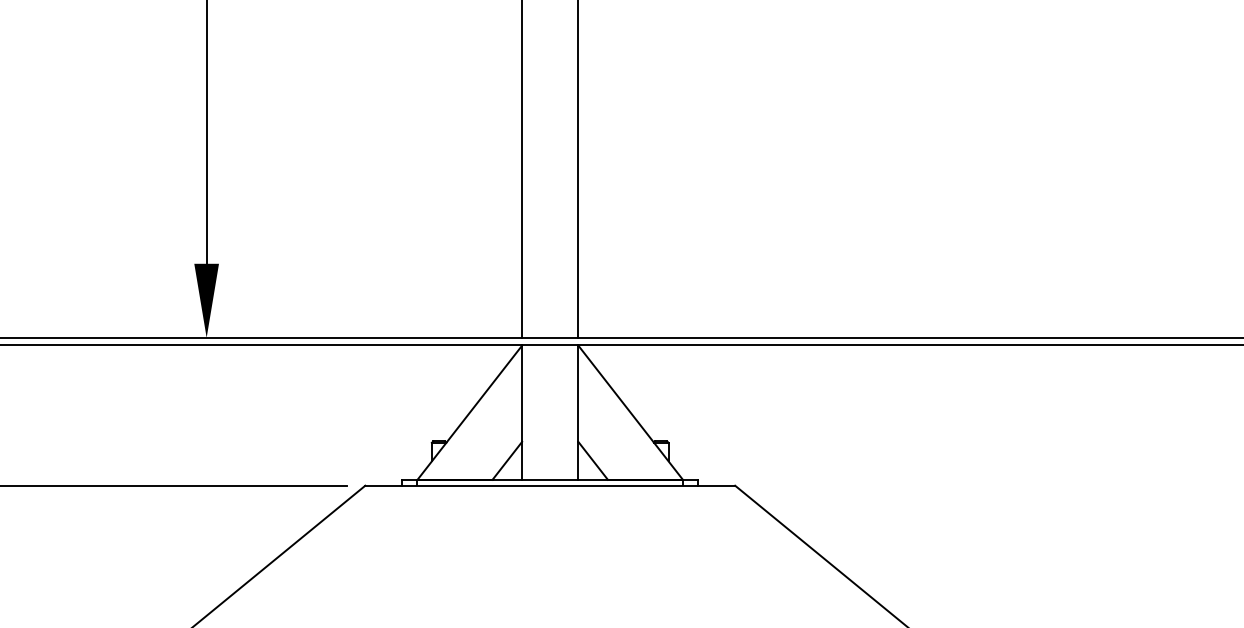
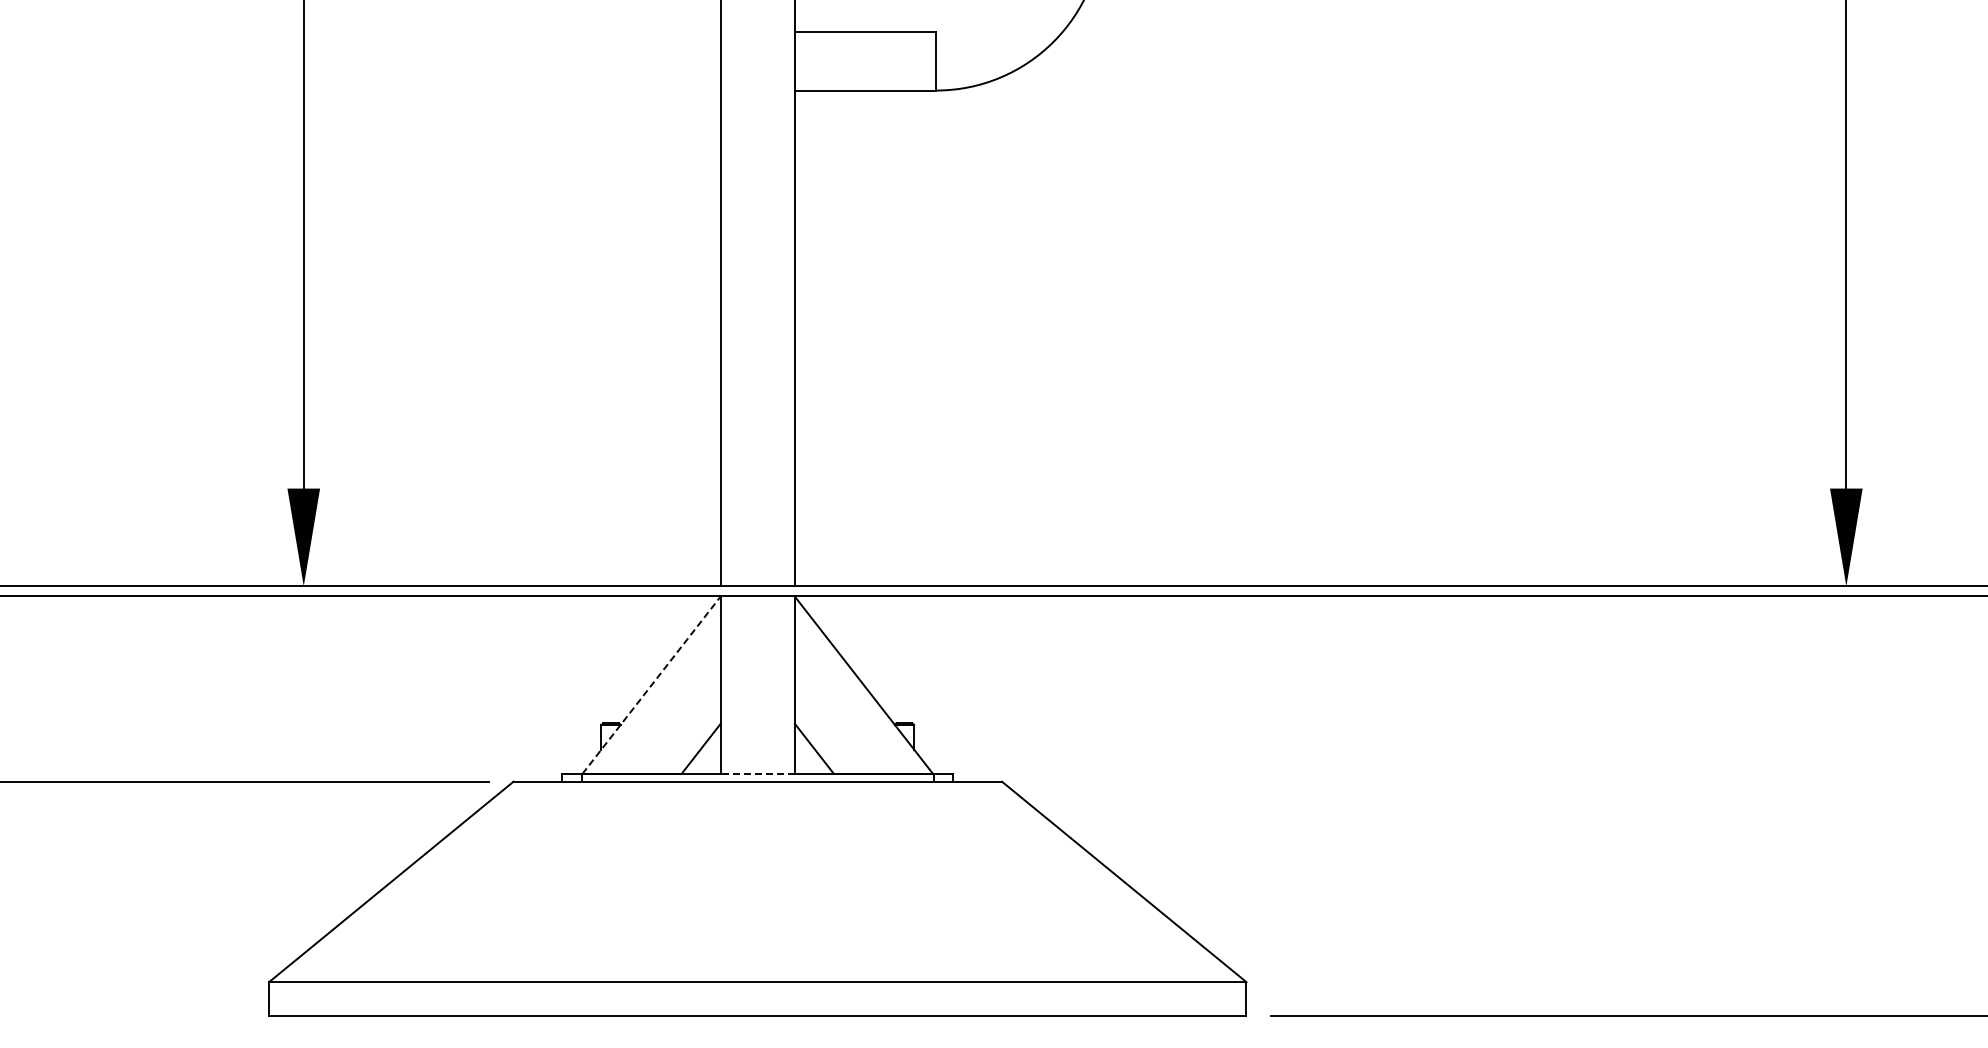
line: (469, 412) -> (651, 684), solid -> dashed
line: (550, 479) -> (757, 773), solid -> dashed

